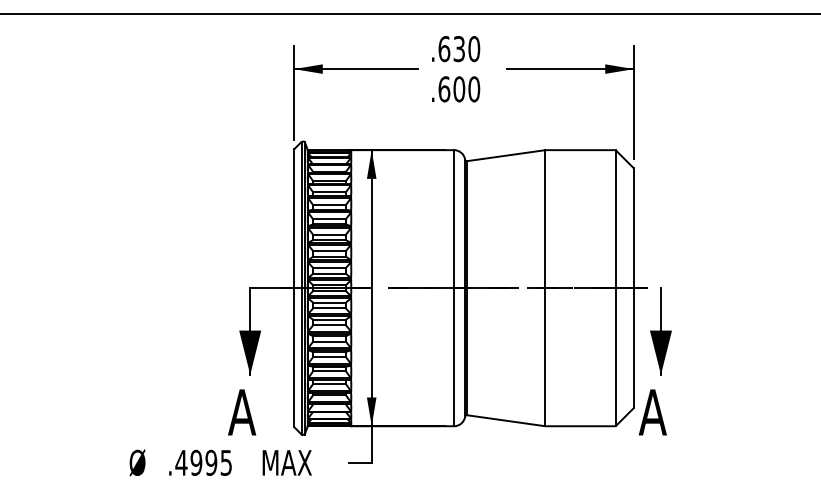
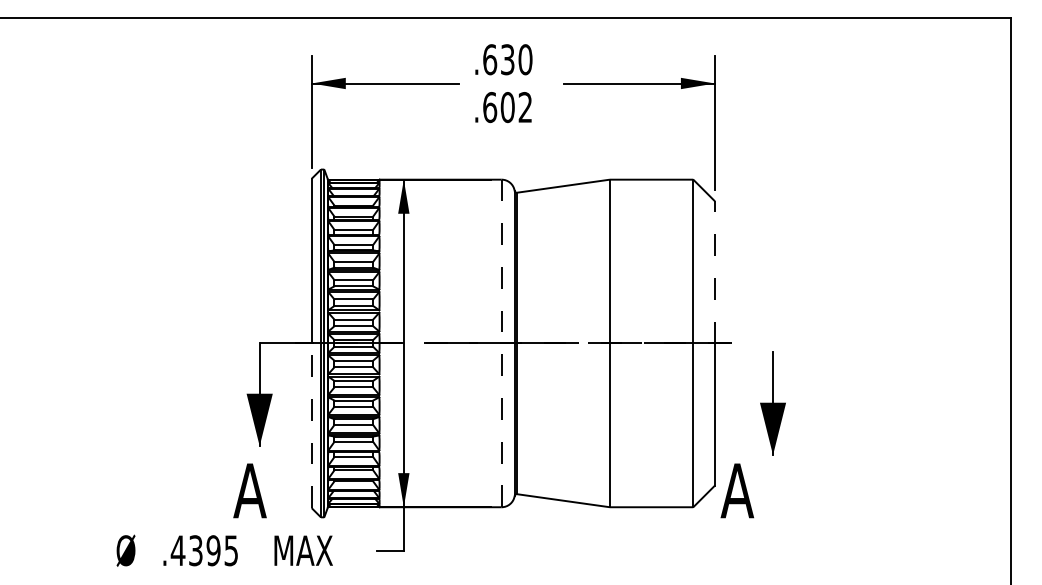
text: (474, 89) -> (525, 107), .600 -> .602
line: (634, 227) -> (715, 271), solid -> dashed
line: (454, 288) -> (501, 343), solid -> dashed
part: (660, 331) -> (772, 403), moved
line: (293, 357) -> (311, 425), solid -> dashed
text: (196, 462) -> (195, 550), .4995 -> .4395

